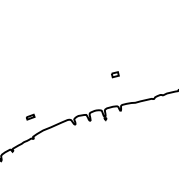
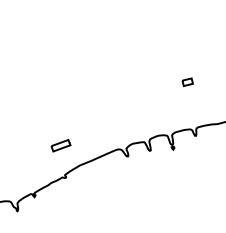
part: (30, 116) -> (61, 144), size x1.6

